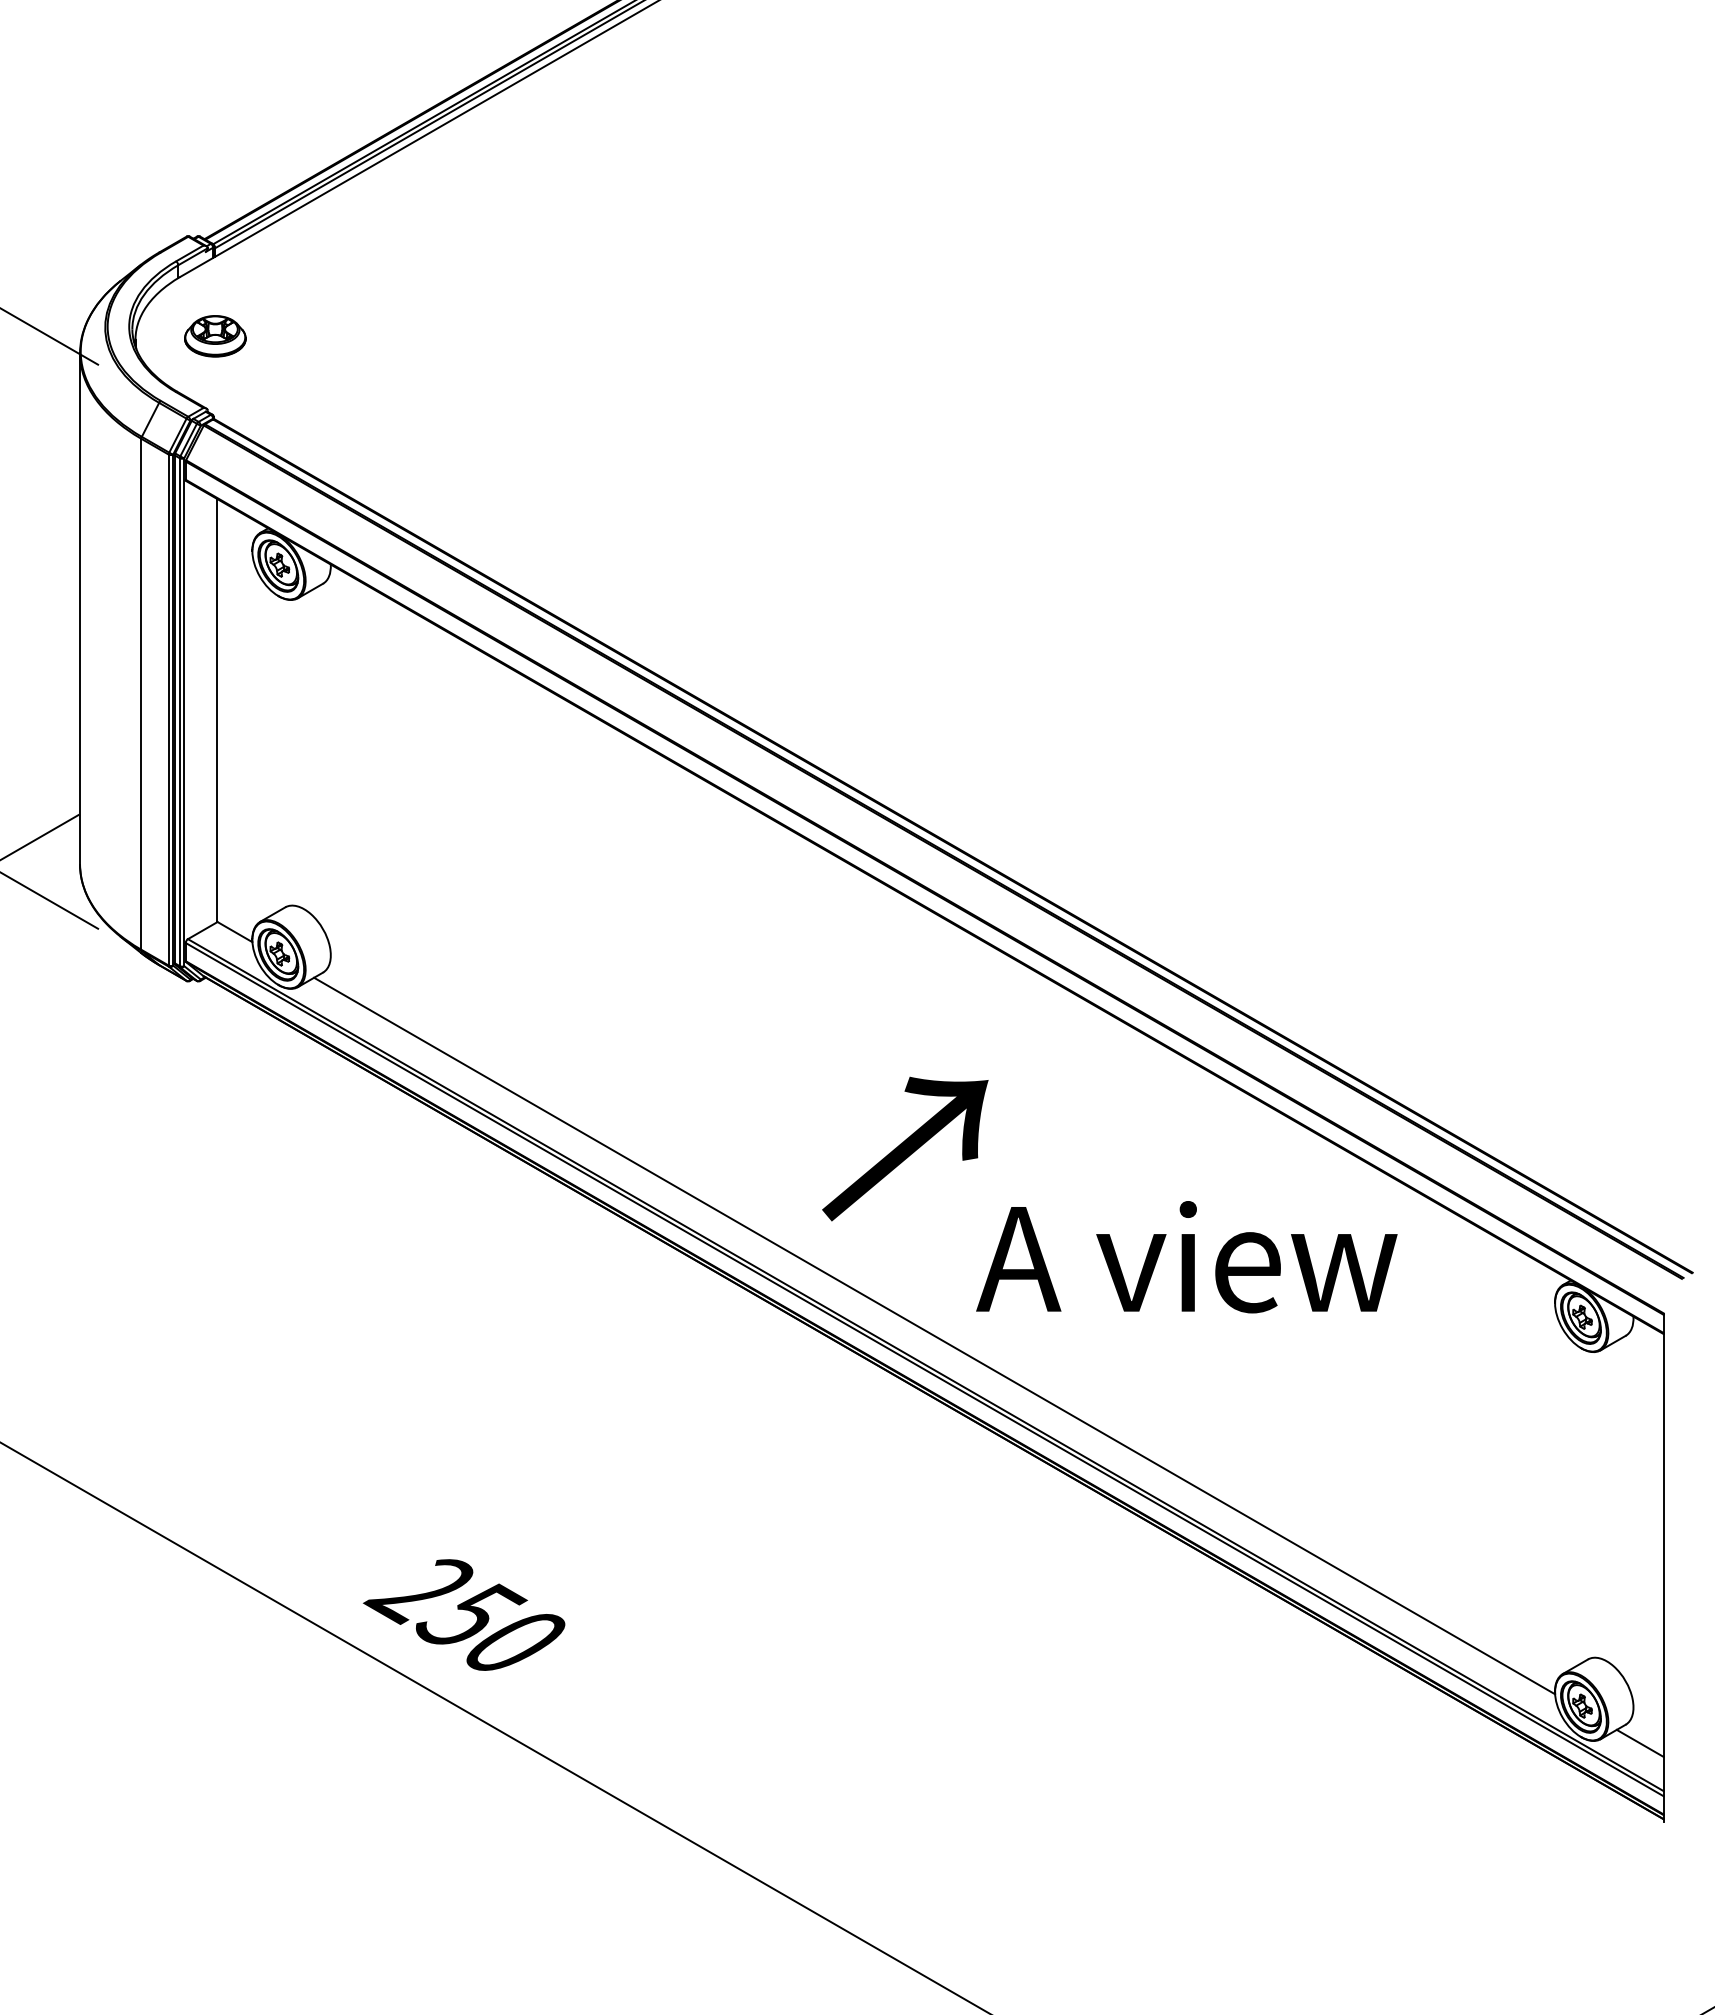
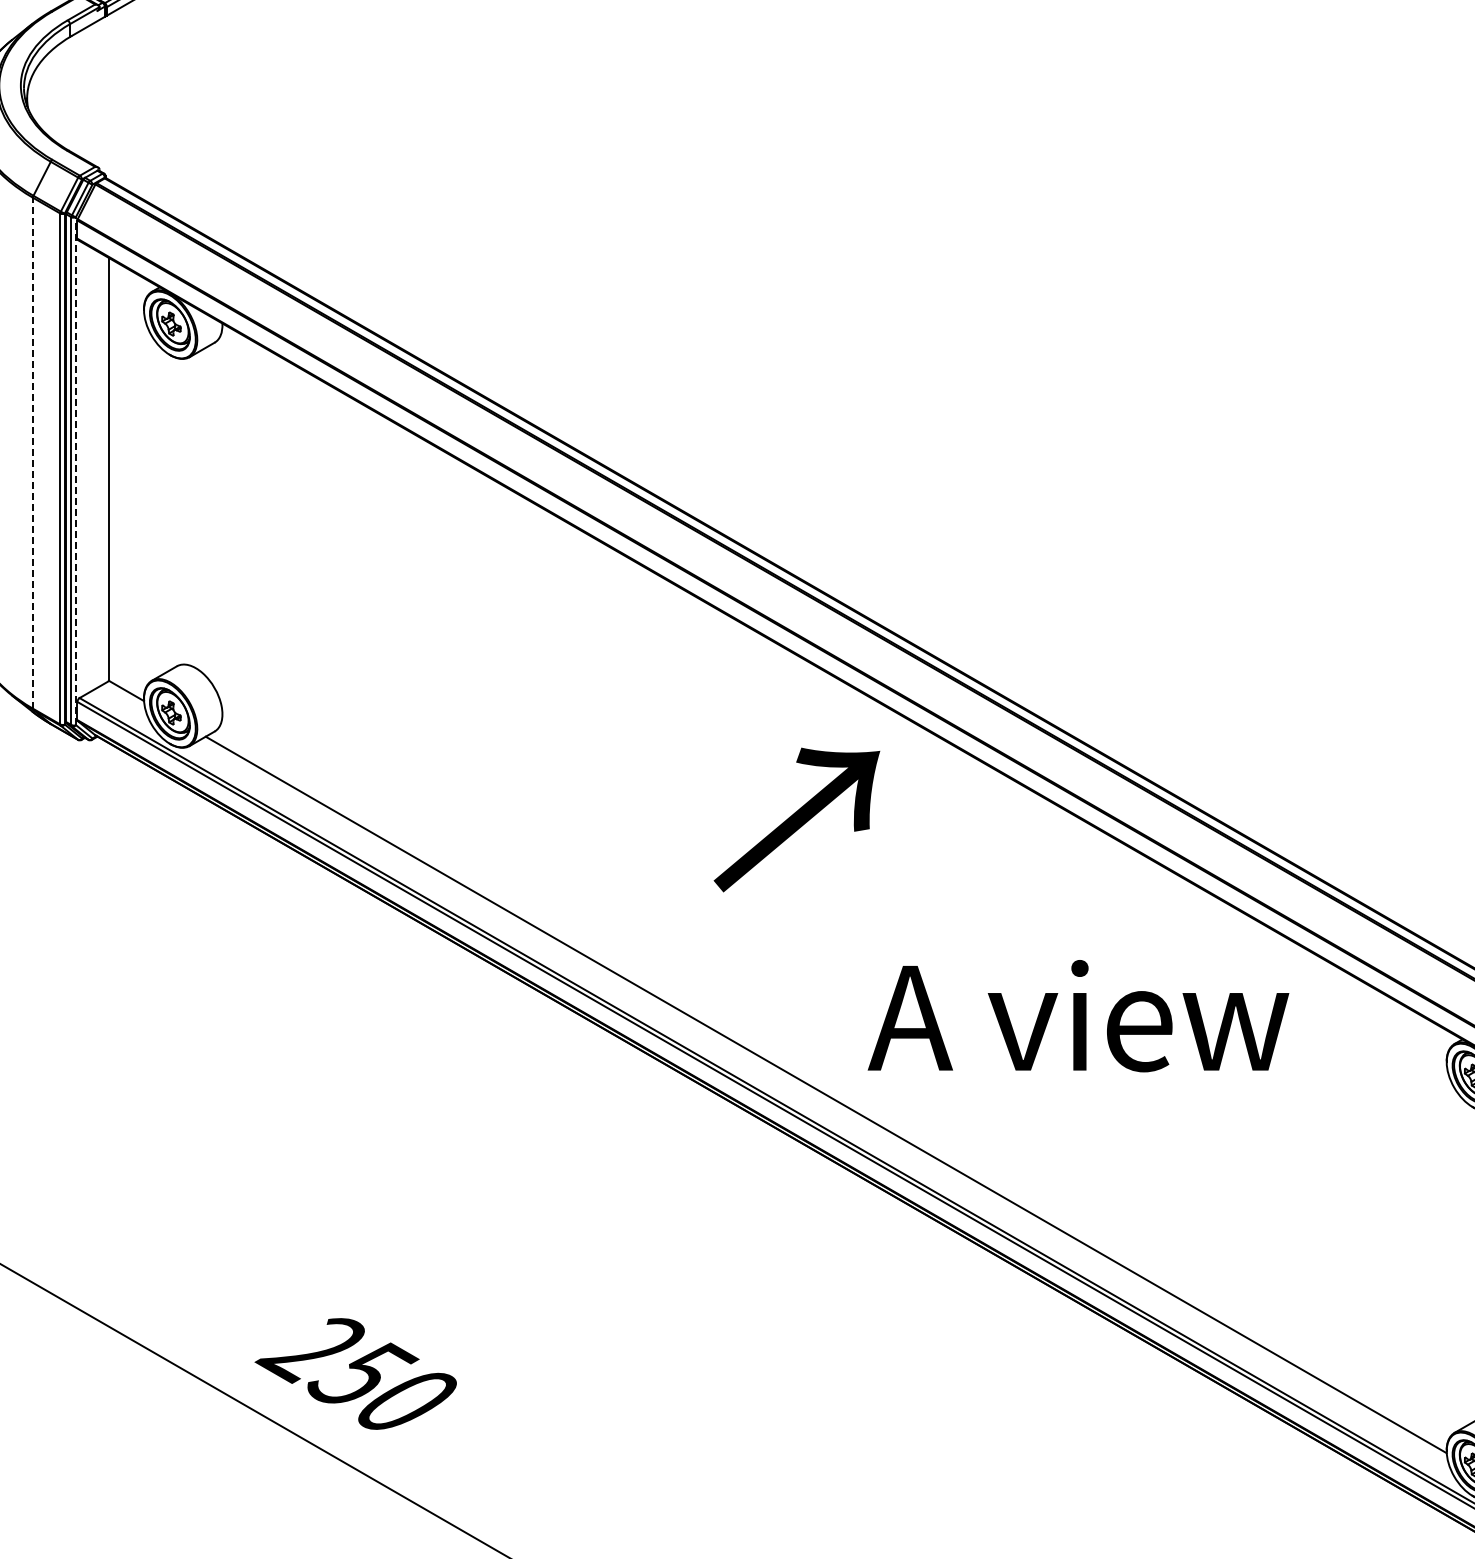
part: (215, 336) -> (107, 95), removed
line: (141, 693) -> (33, 452), solid -> dashed
line: (184, 712) -> (76, 471), solid -> dashed
text: (905, 1148) -> (797, 819), moved

